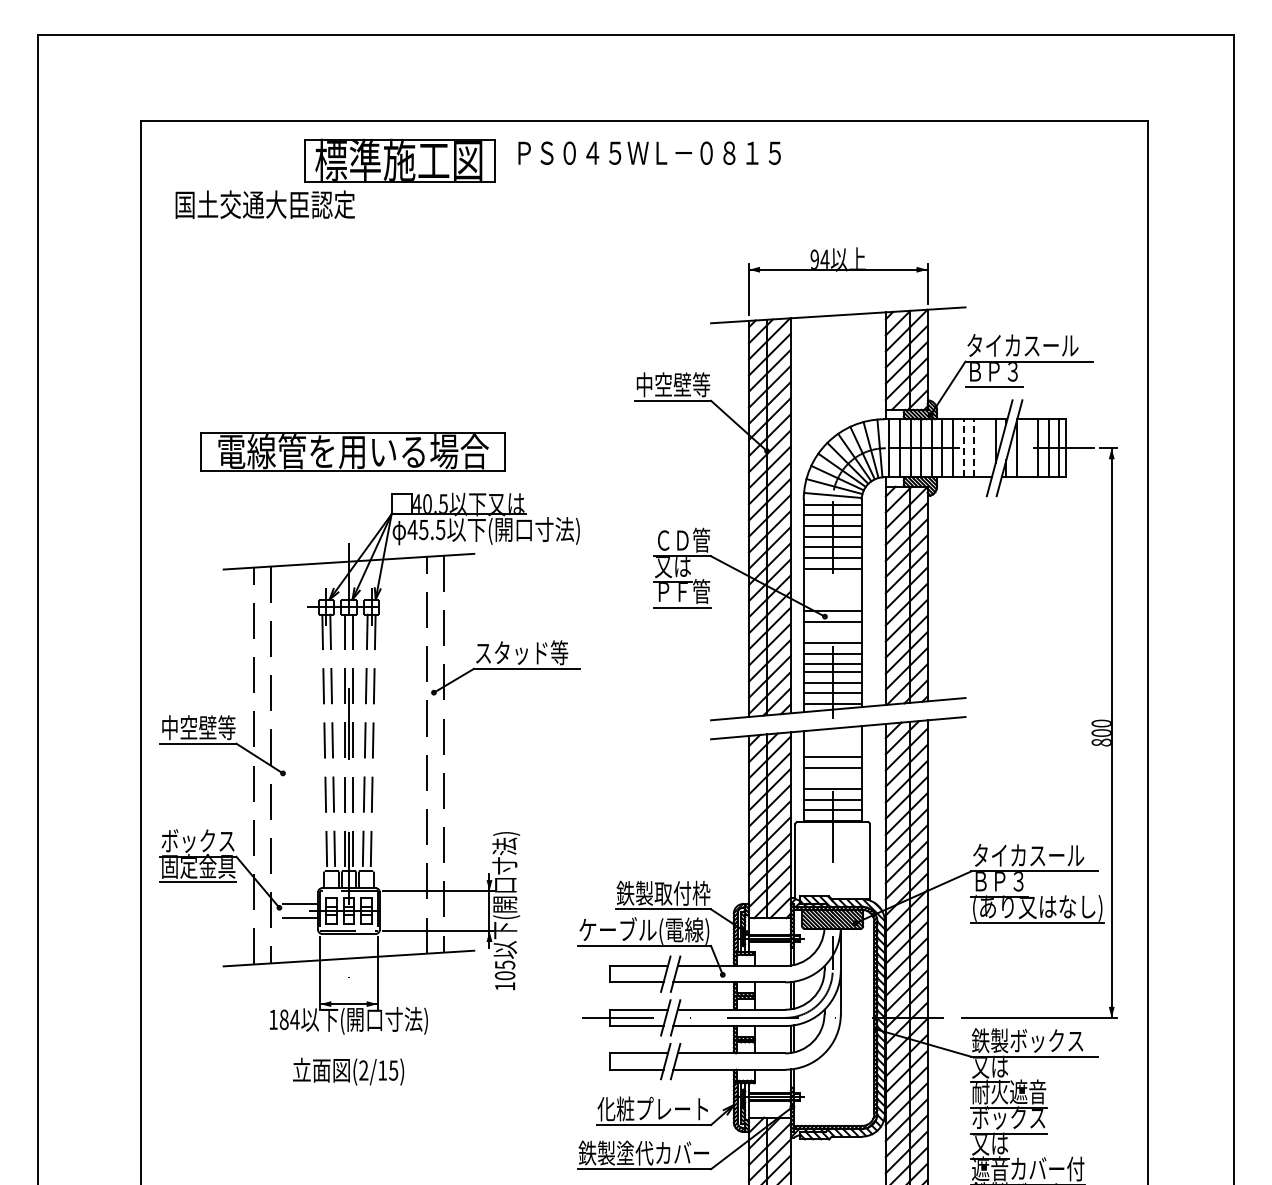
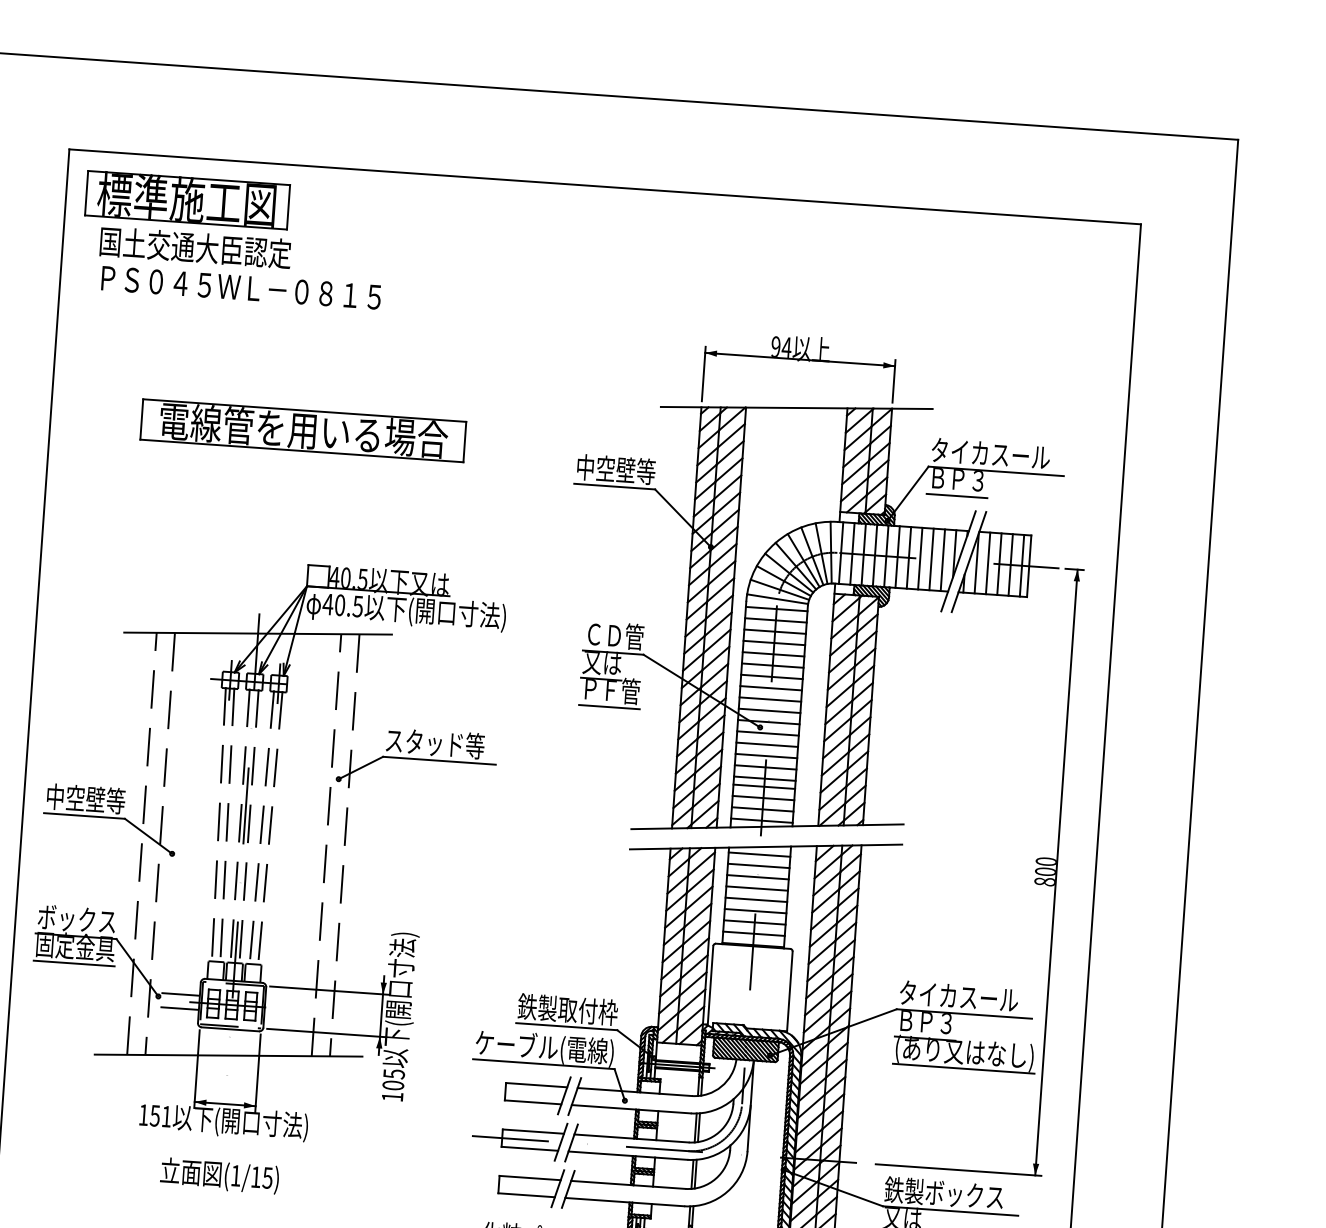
text: (649, 152) -> (241, 287), moved
part: (399, 160) -> (187, 199), moved
line: (963, 448) -> (920, 558), dashed -> solid
line: (974, 448) -> (931, 559), dashed -> solid
line: (984, 448) -> (942, 560), added
line: (1027, 448) -> (988, 563), added
part: (352, 451) -> (302, 430), moved
text: (423, 529) -> (339, 604), 45.5 -> 40.5
line: (832, 579) -> (770, 688), added
line: (832, 589) -> (770, 699), added
line: (832, 600) -> (769, 710), added
line: (832, 632) -> (767, 744), added
line: (832, 735) -> (759, 854), added
line: (832, 746) -> (758, 866), added
line: (832, 778) -> (756, 900), added
text: (289, 1019) -> (160, 1115), 184 -> 151
text: (363, 1070) -> (235, 1175), (2/15) -> (1/15)

